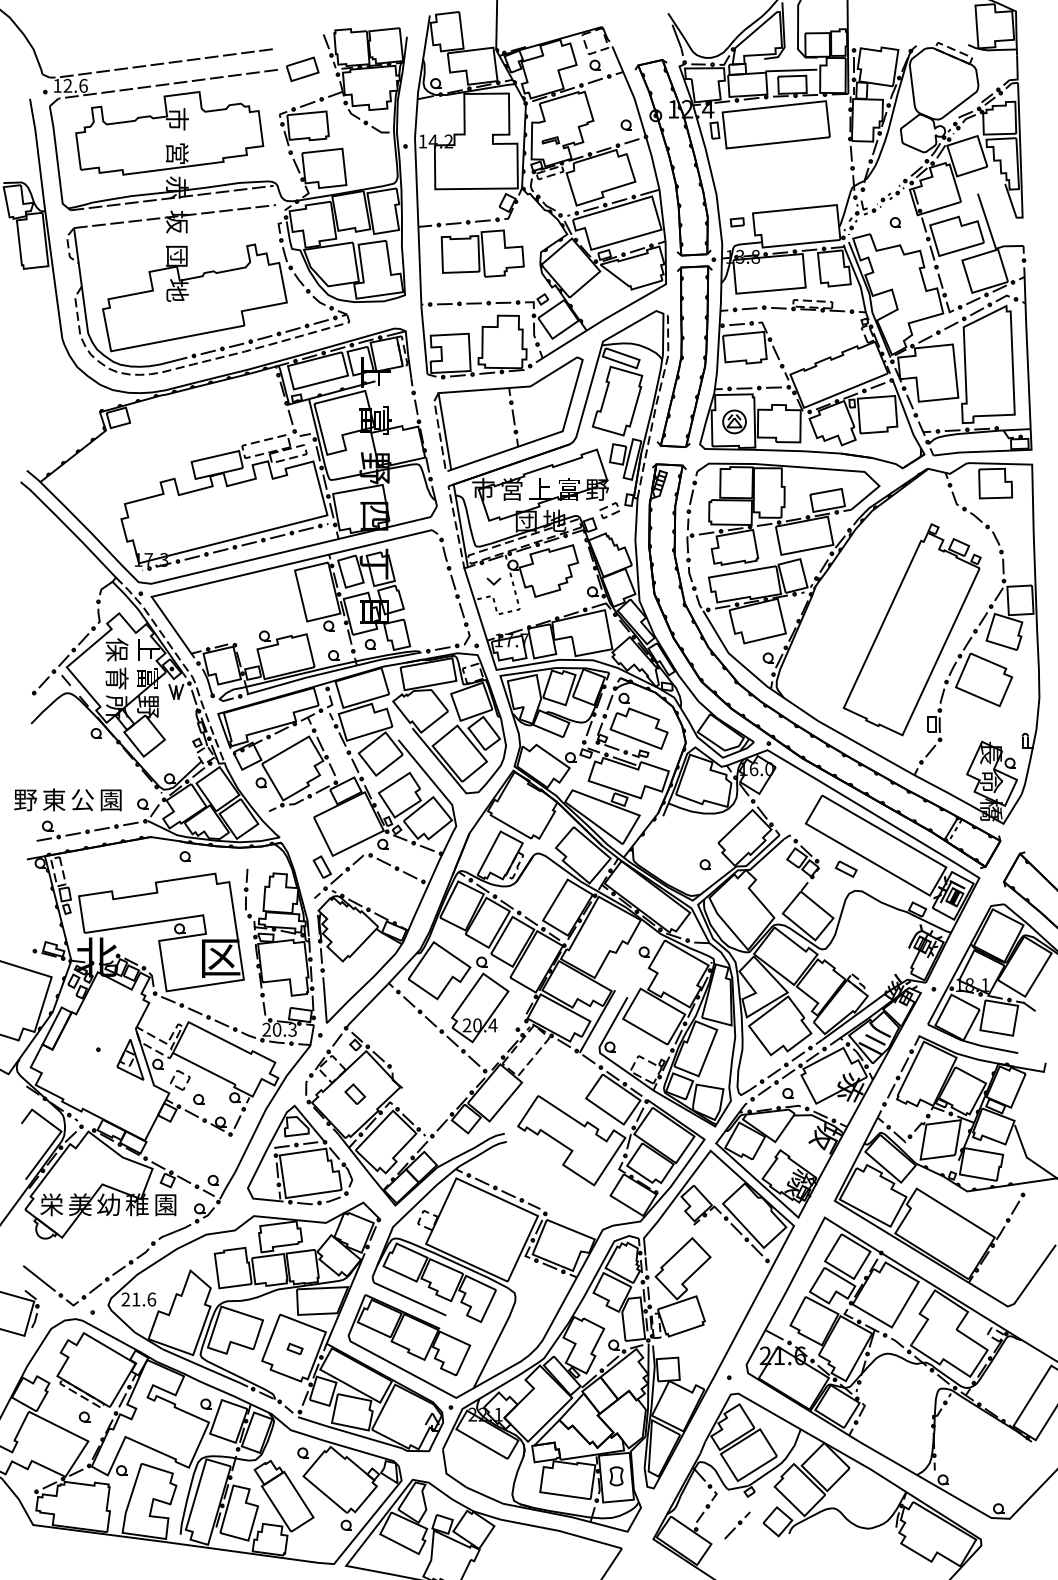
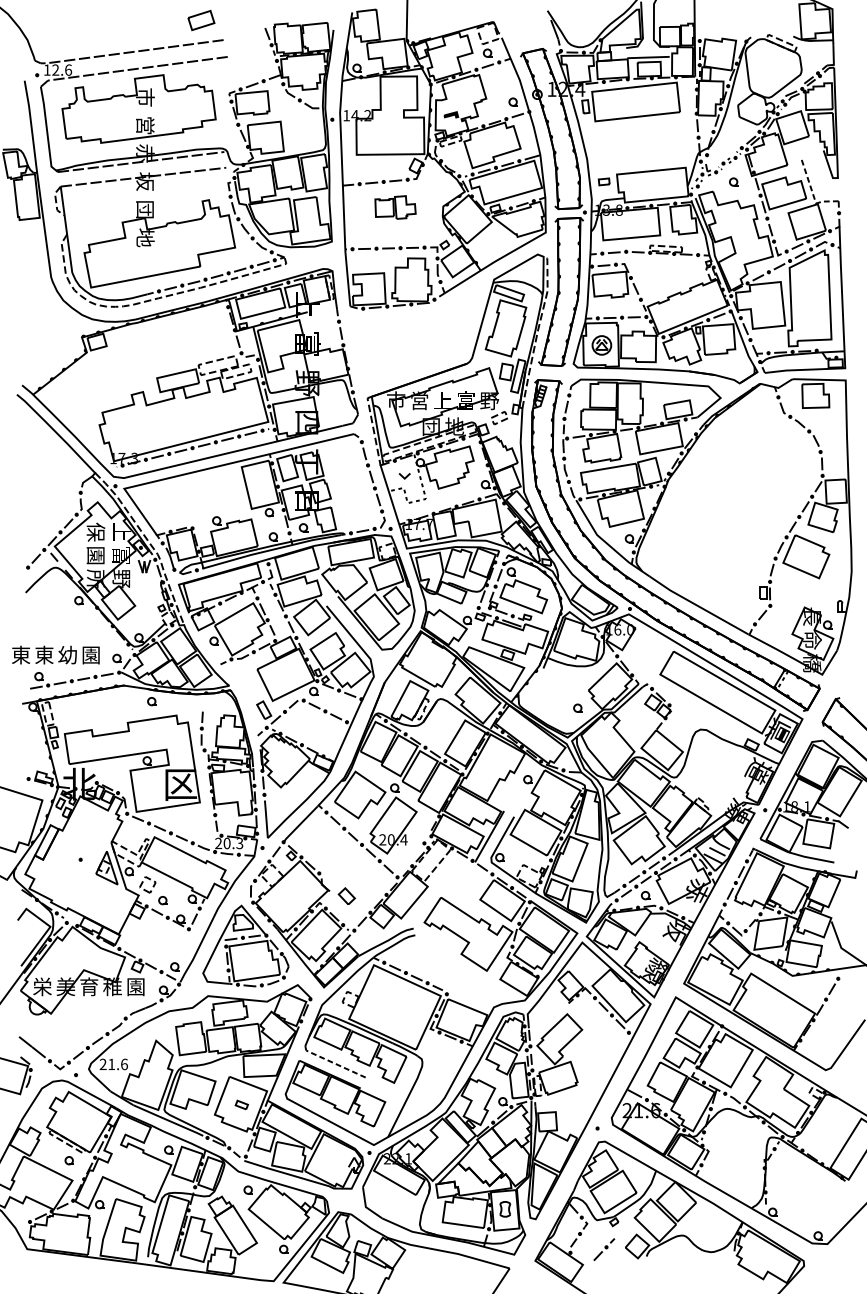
part: (302, 69) -> (201, 20), moved
line: (991, 235) -> (812, 192), solid -> dashed
part: (482, 253) -> (395, 207), size x0.6
part: (508, 413) -> (416, 338), removed
part: (911, 629) -> (746, 515), removed
text: (116, 678) -> (95, 555), 育 -> 園
text: (25, 799) -> (20, 654), 野 -> 東
text: (82, 799) -> (67, 654), 公 -> 幼
part: (845, 868) -> (692, 711), removed
part: (355, 1093) -> (347, 895), moved
text: (108, 1204) -> (88, 986), 幼 -> 育
line: (410, 1299) -> (336, 1064), solid -> dashed

